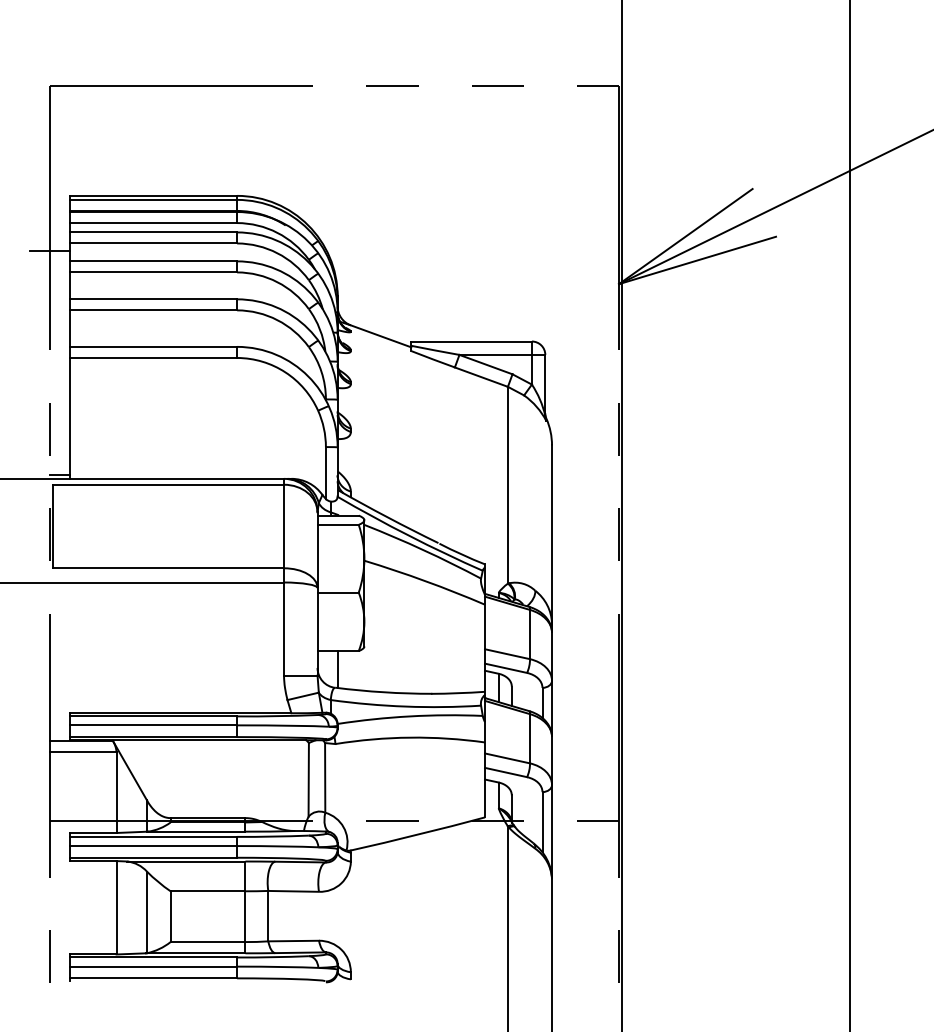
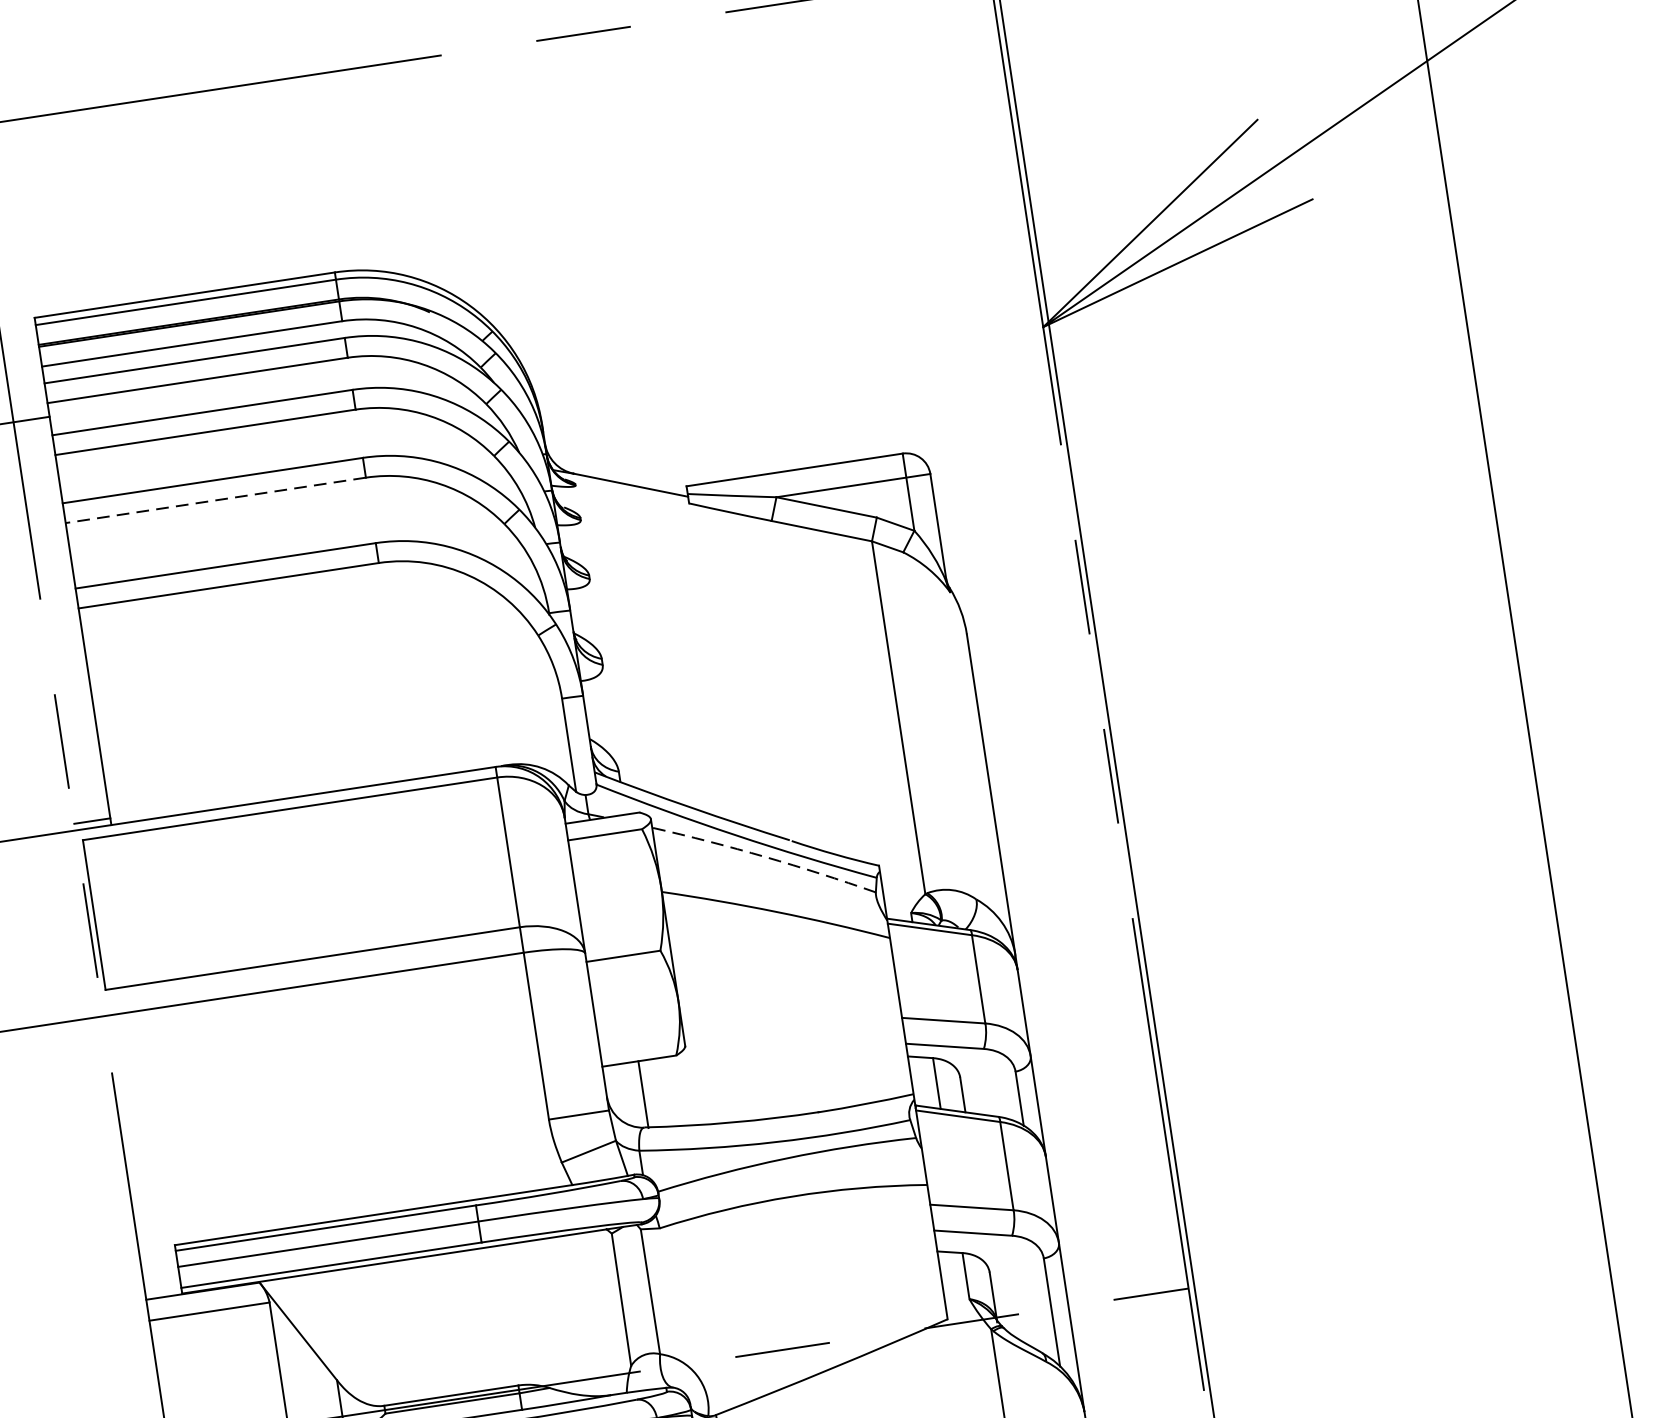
line: (153, 310) -> (216, 500), solid -> dashed
arc: (423, 550) -> (765, 857), solid -> dashed

